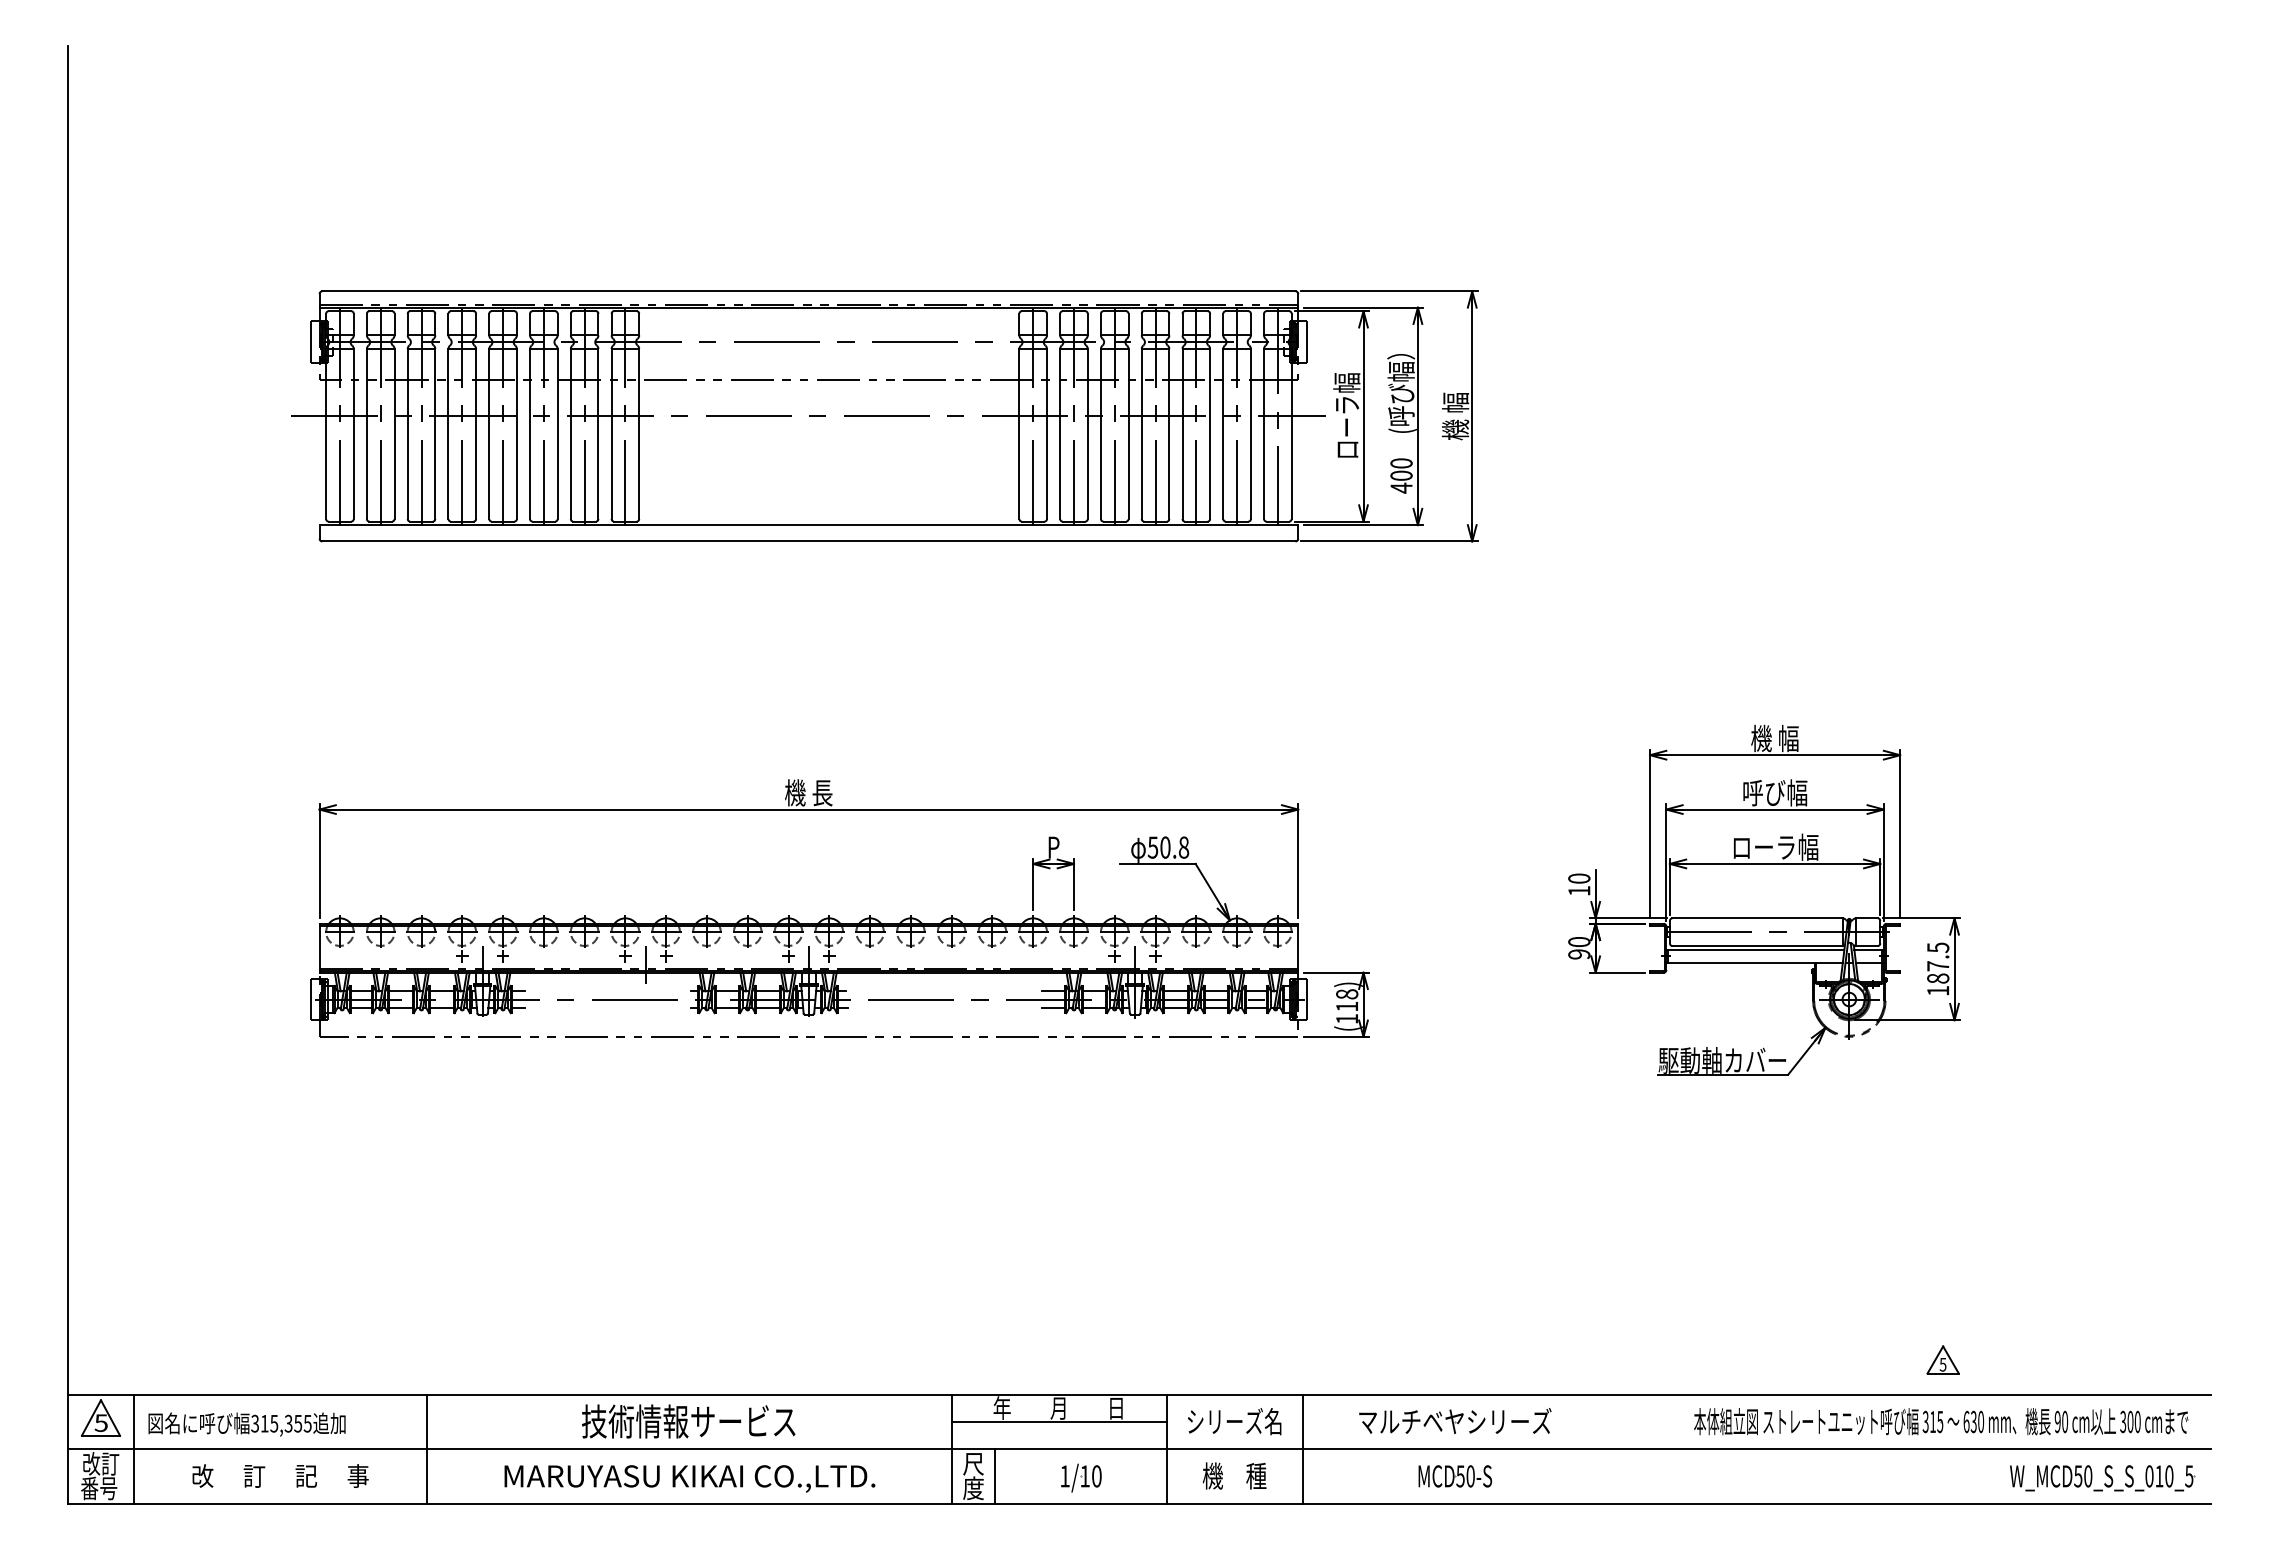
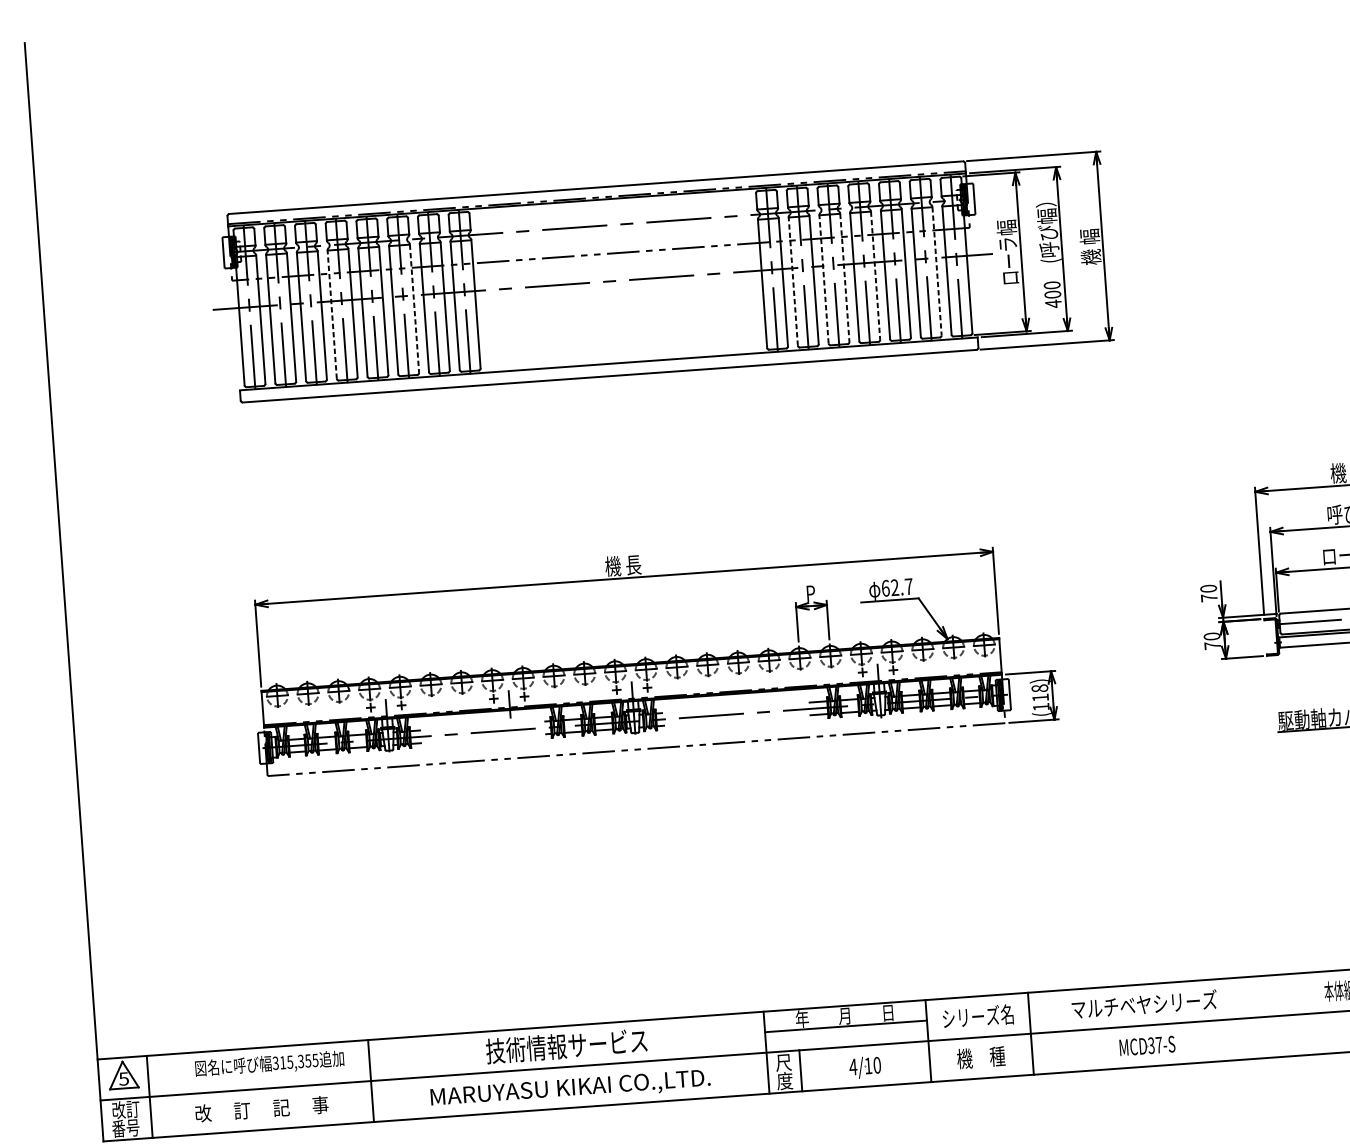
line: (448, 433) -> (332, 314), solid -> dashed
line: (1060, 433) -> (793, 281), solid -> dashed
line: (1100, 433) -> (823, 279), solid -> dashed
line: (557, 434) -> (414, 309), solid -> dashed
line: (1128, 434) -> (844, 278), solid -> dashed
line: (1169, 434) -> (875, 276), solid -> dashed
line: (1250, 434) -> (936, 271), solid -> dashed
text: (1168, 847) -> (897, 587), 50.8 -> 62.7
text: (1579, 890) -> (1209, 597), 10 -> 70
text: (1579, 954) -> (1212, 645), 90 -> 70
text: (246, 1424) -> (269, 1064), moved
text: (1064, 1476) -> (852, 1067), 1/10 -> 4/10
text: (1465, 1476) -> (1155, 1045), MCD50-S -> MCD37-S

